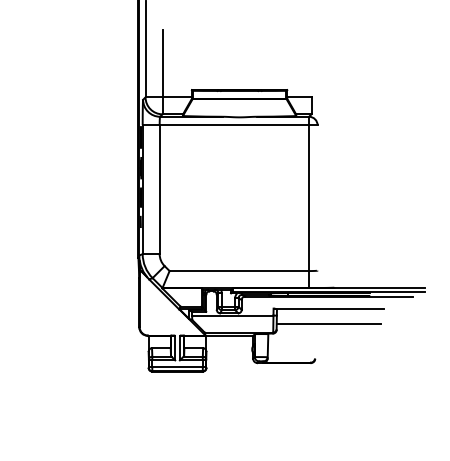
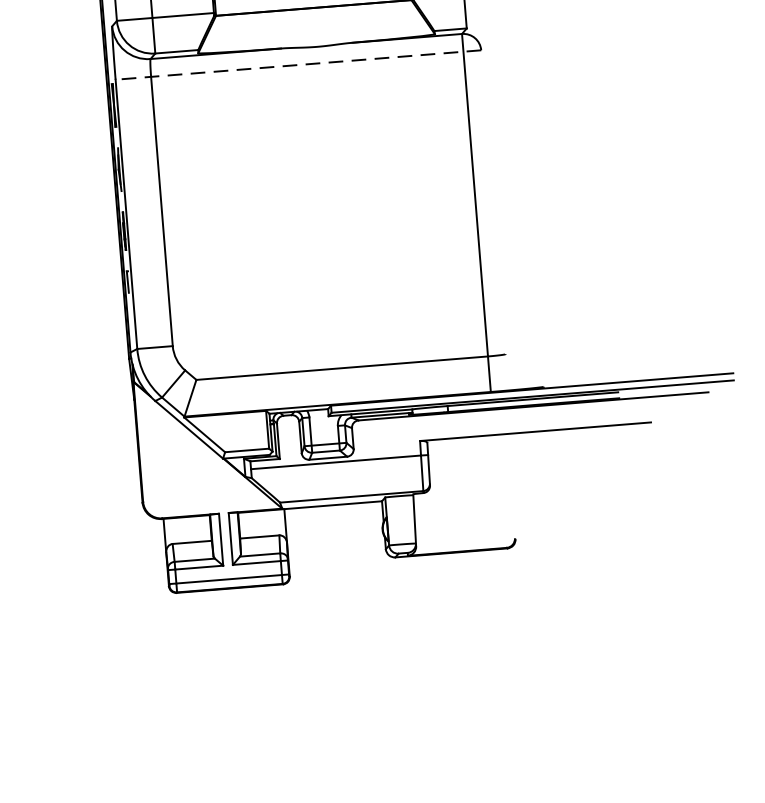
line: (229, 125) -> (297, 65), solid -> dashed
line: (328, 323) -> (537, 462), removed

